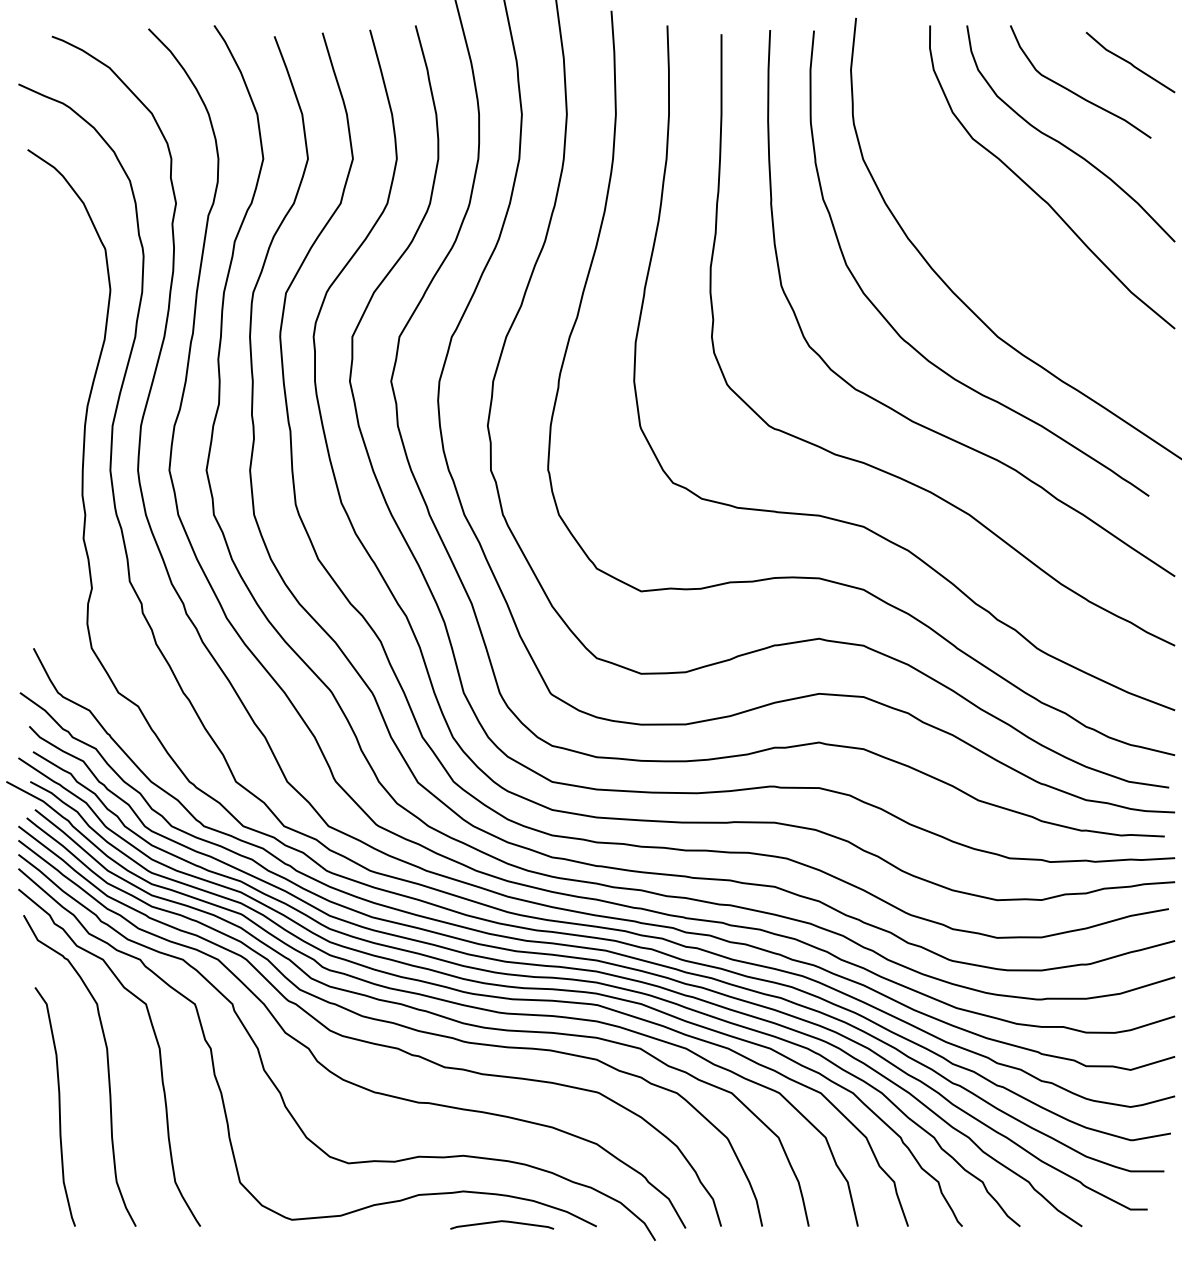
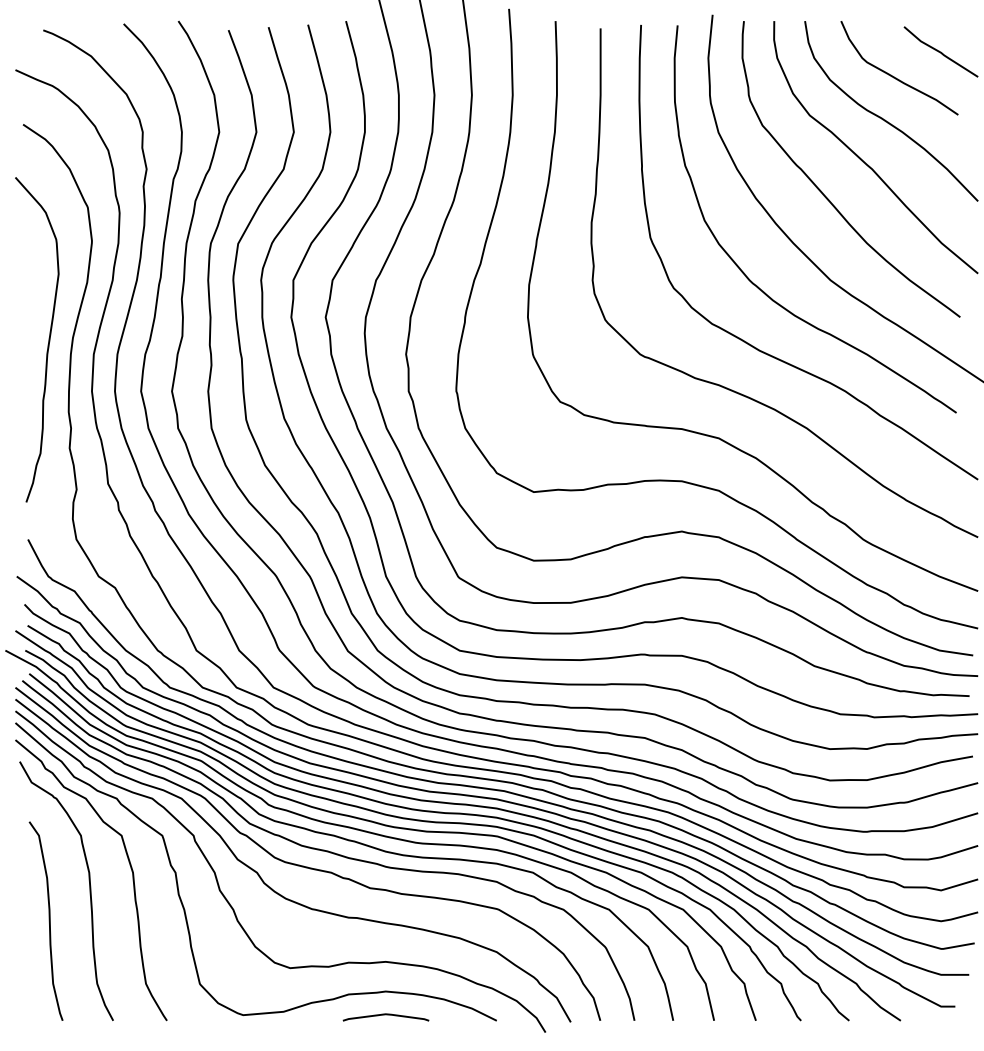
curve: (988, 230) -> (822, 191), added
curve: (58, 408) -> (48, 339), added
curve: (501, 1222) -> (385, 1015), moved

